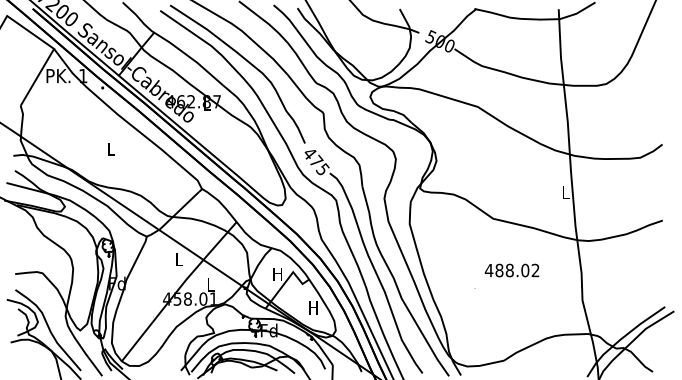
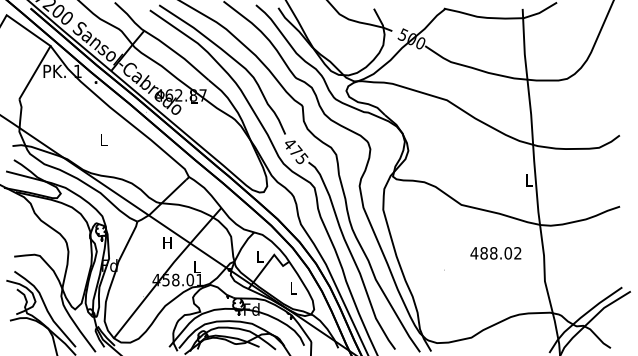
text: (178, 259) -> (166, 243), L -> H
text: (511, 270) -> (495, 253), moved
text: (277, 274) -> (259, 257), H -> L
text: (313, 307) -> (293, 287), H -> L

